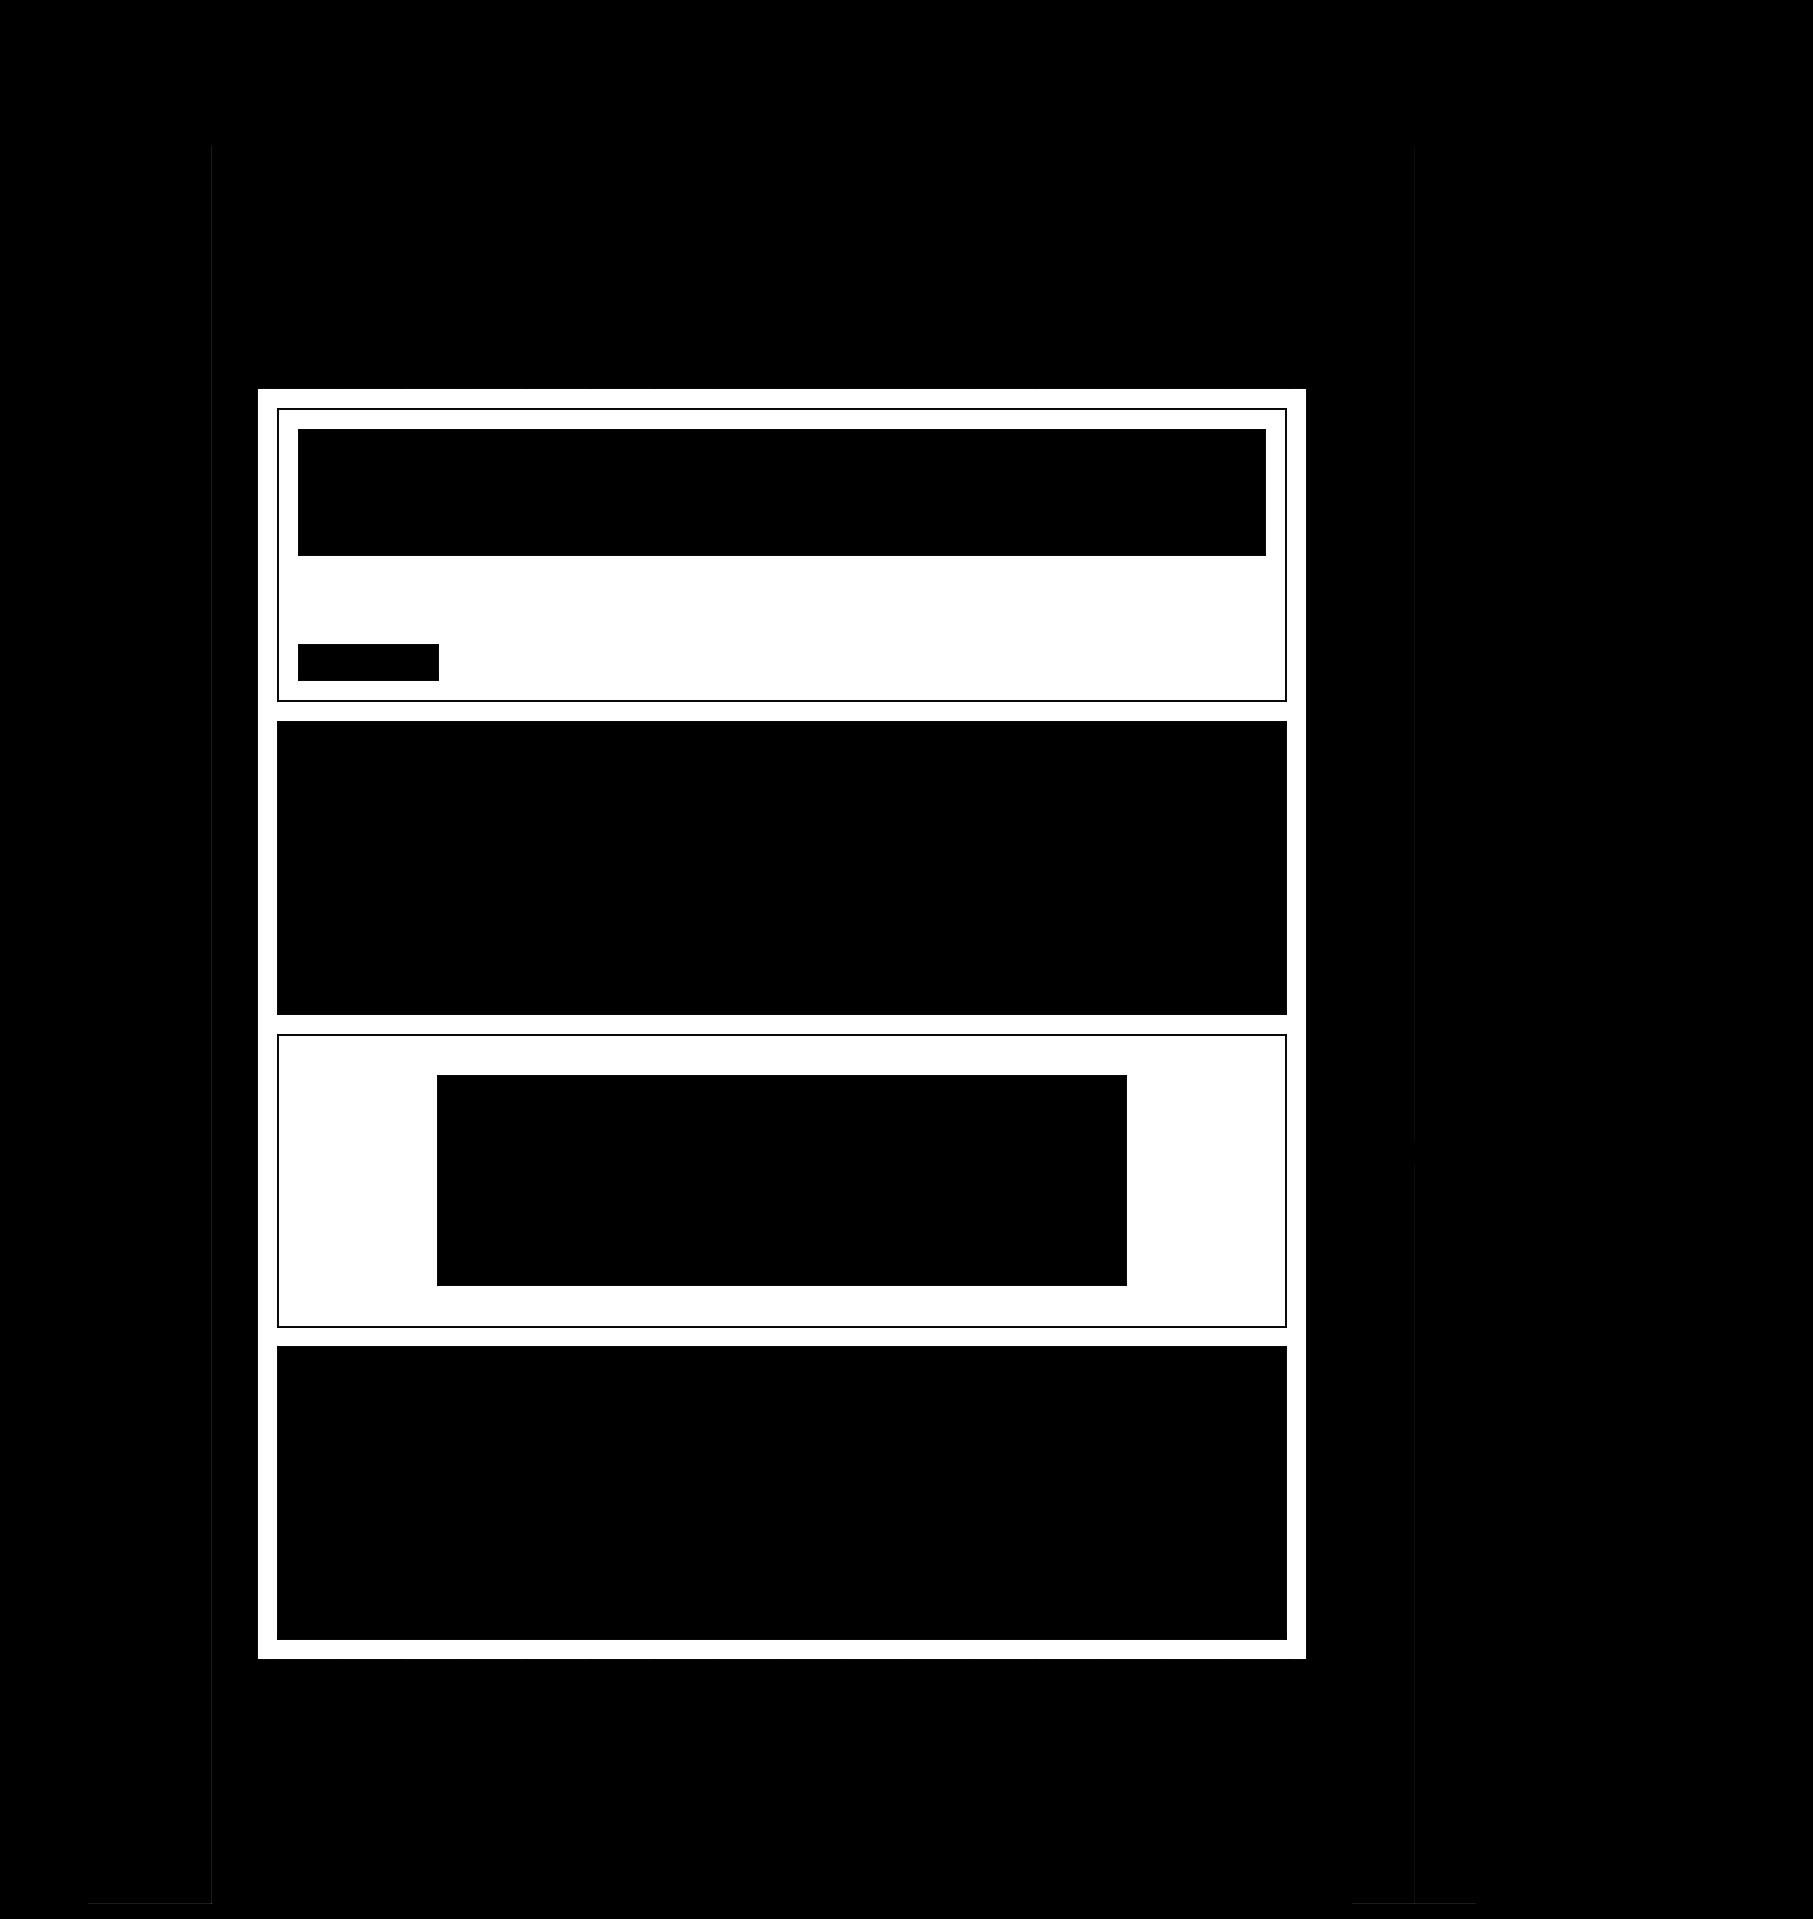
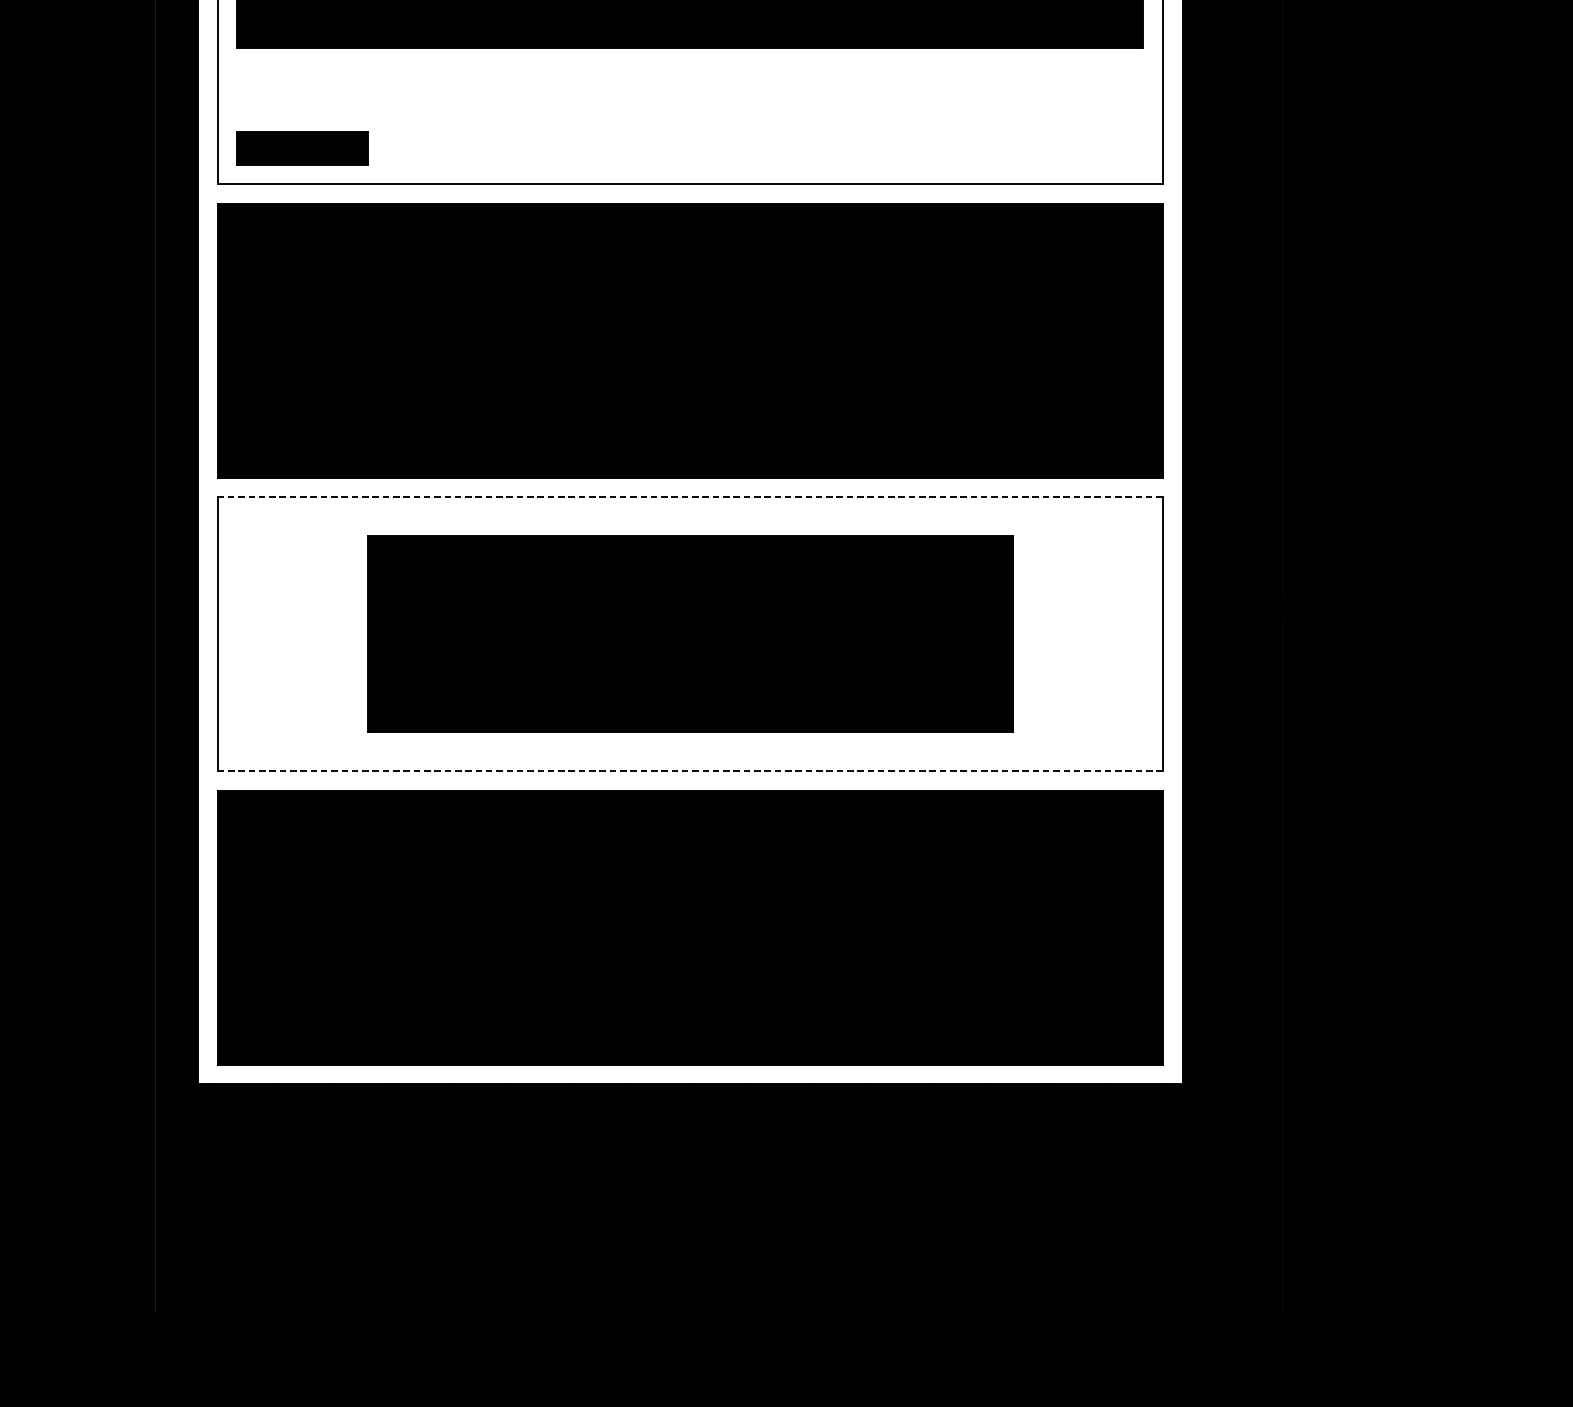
line: (782, 1034) -> (690, 497), solid -> dashed
line: (781, 1326) -> (690, 771), solid -> dashed

